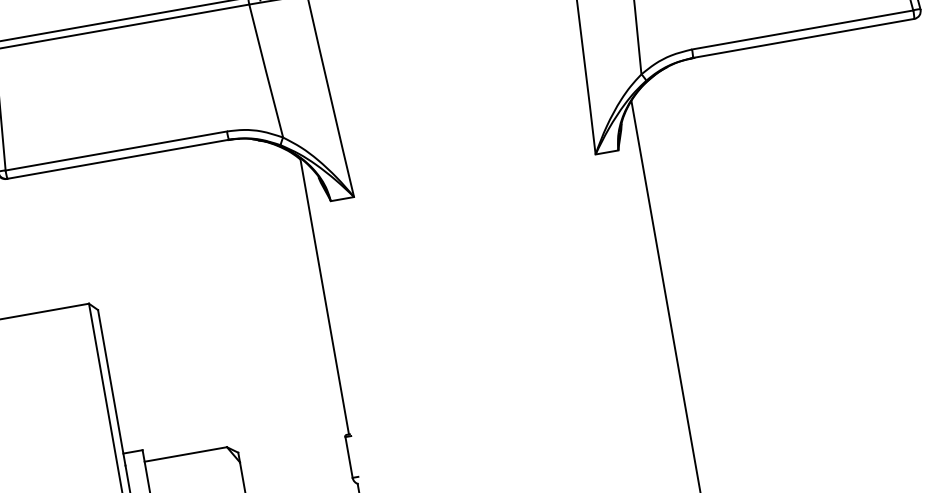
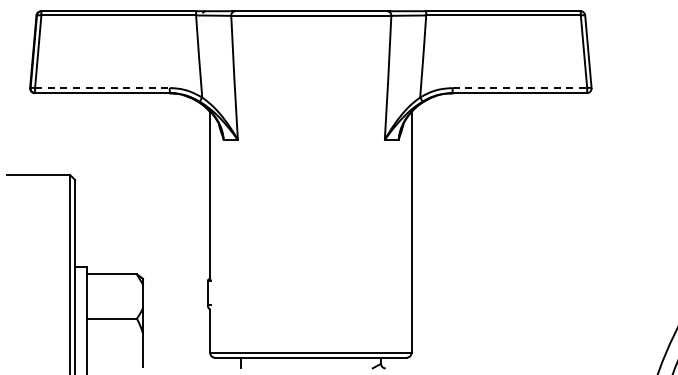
line: (803, 30) -> (520, 88), solid -> dashed
line: (116, 151) -> (102, 88), solid -> dashed

